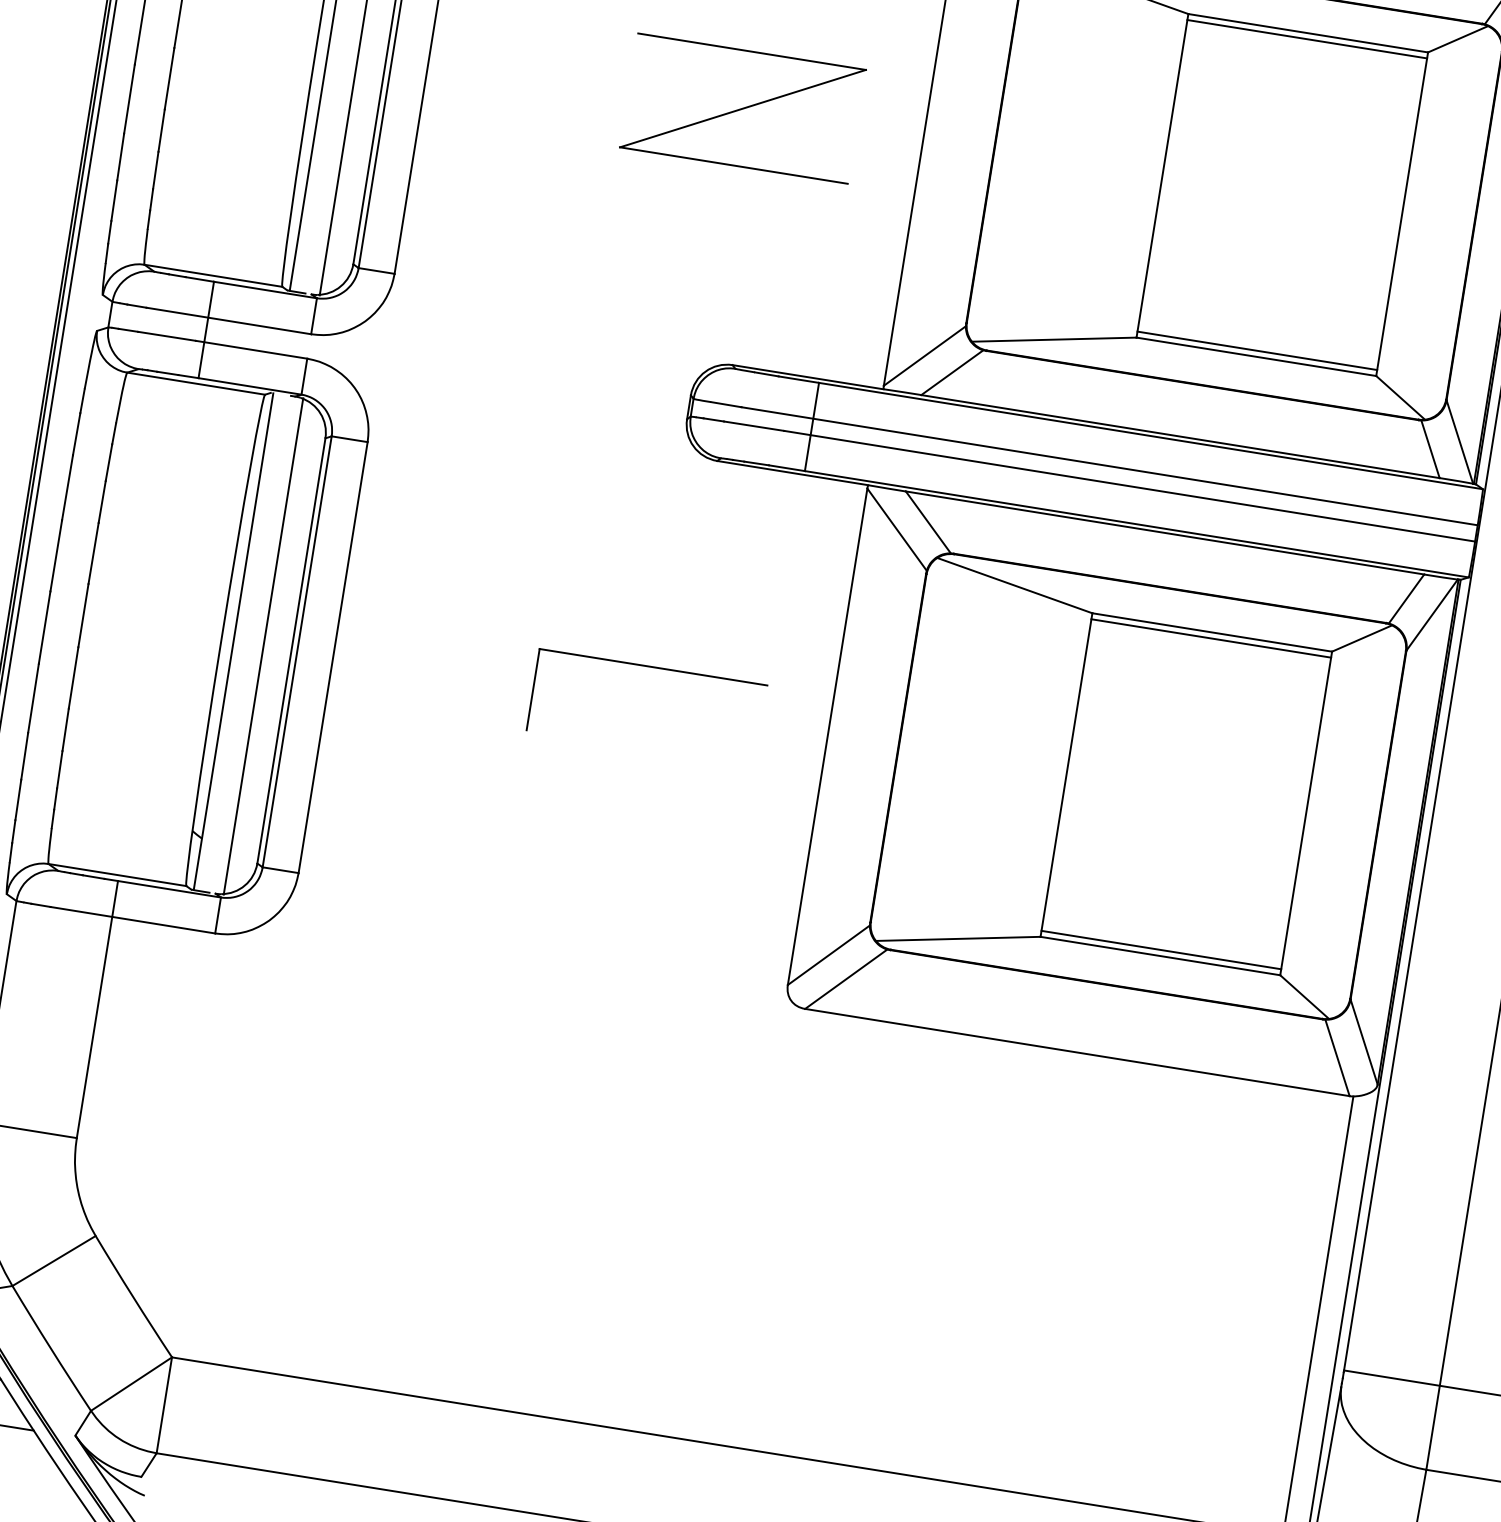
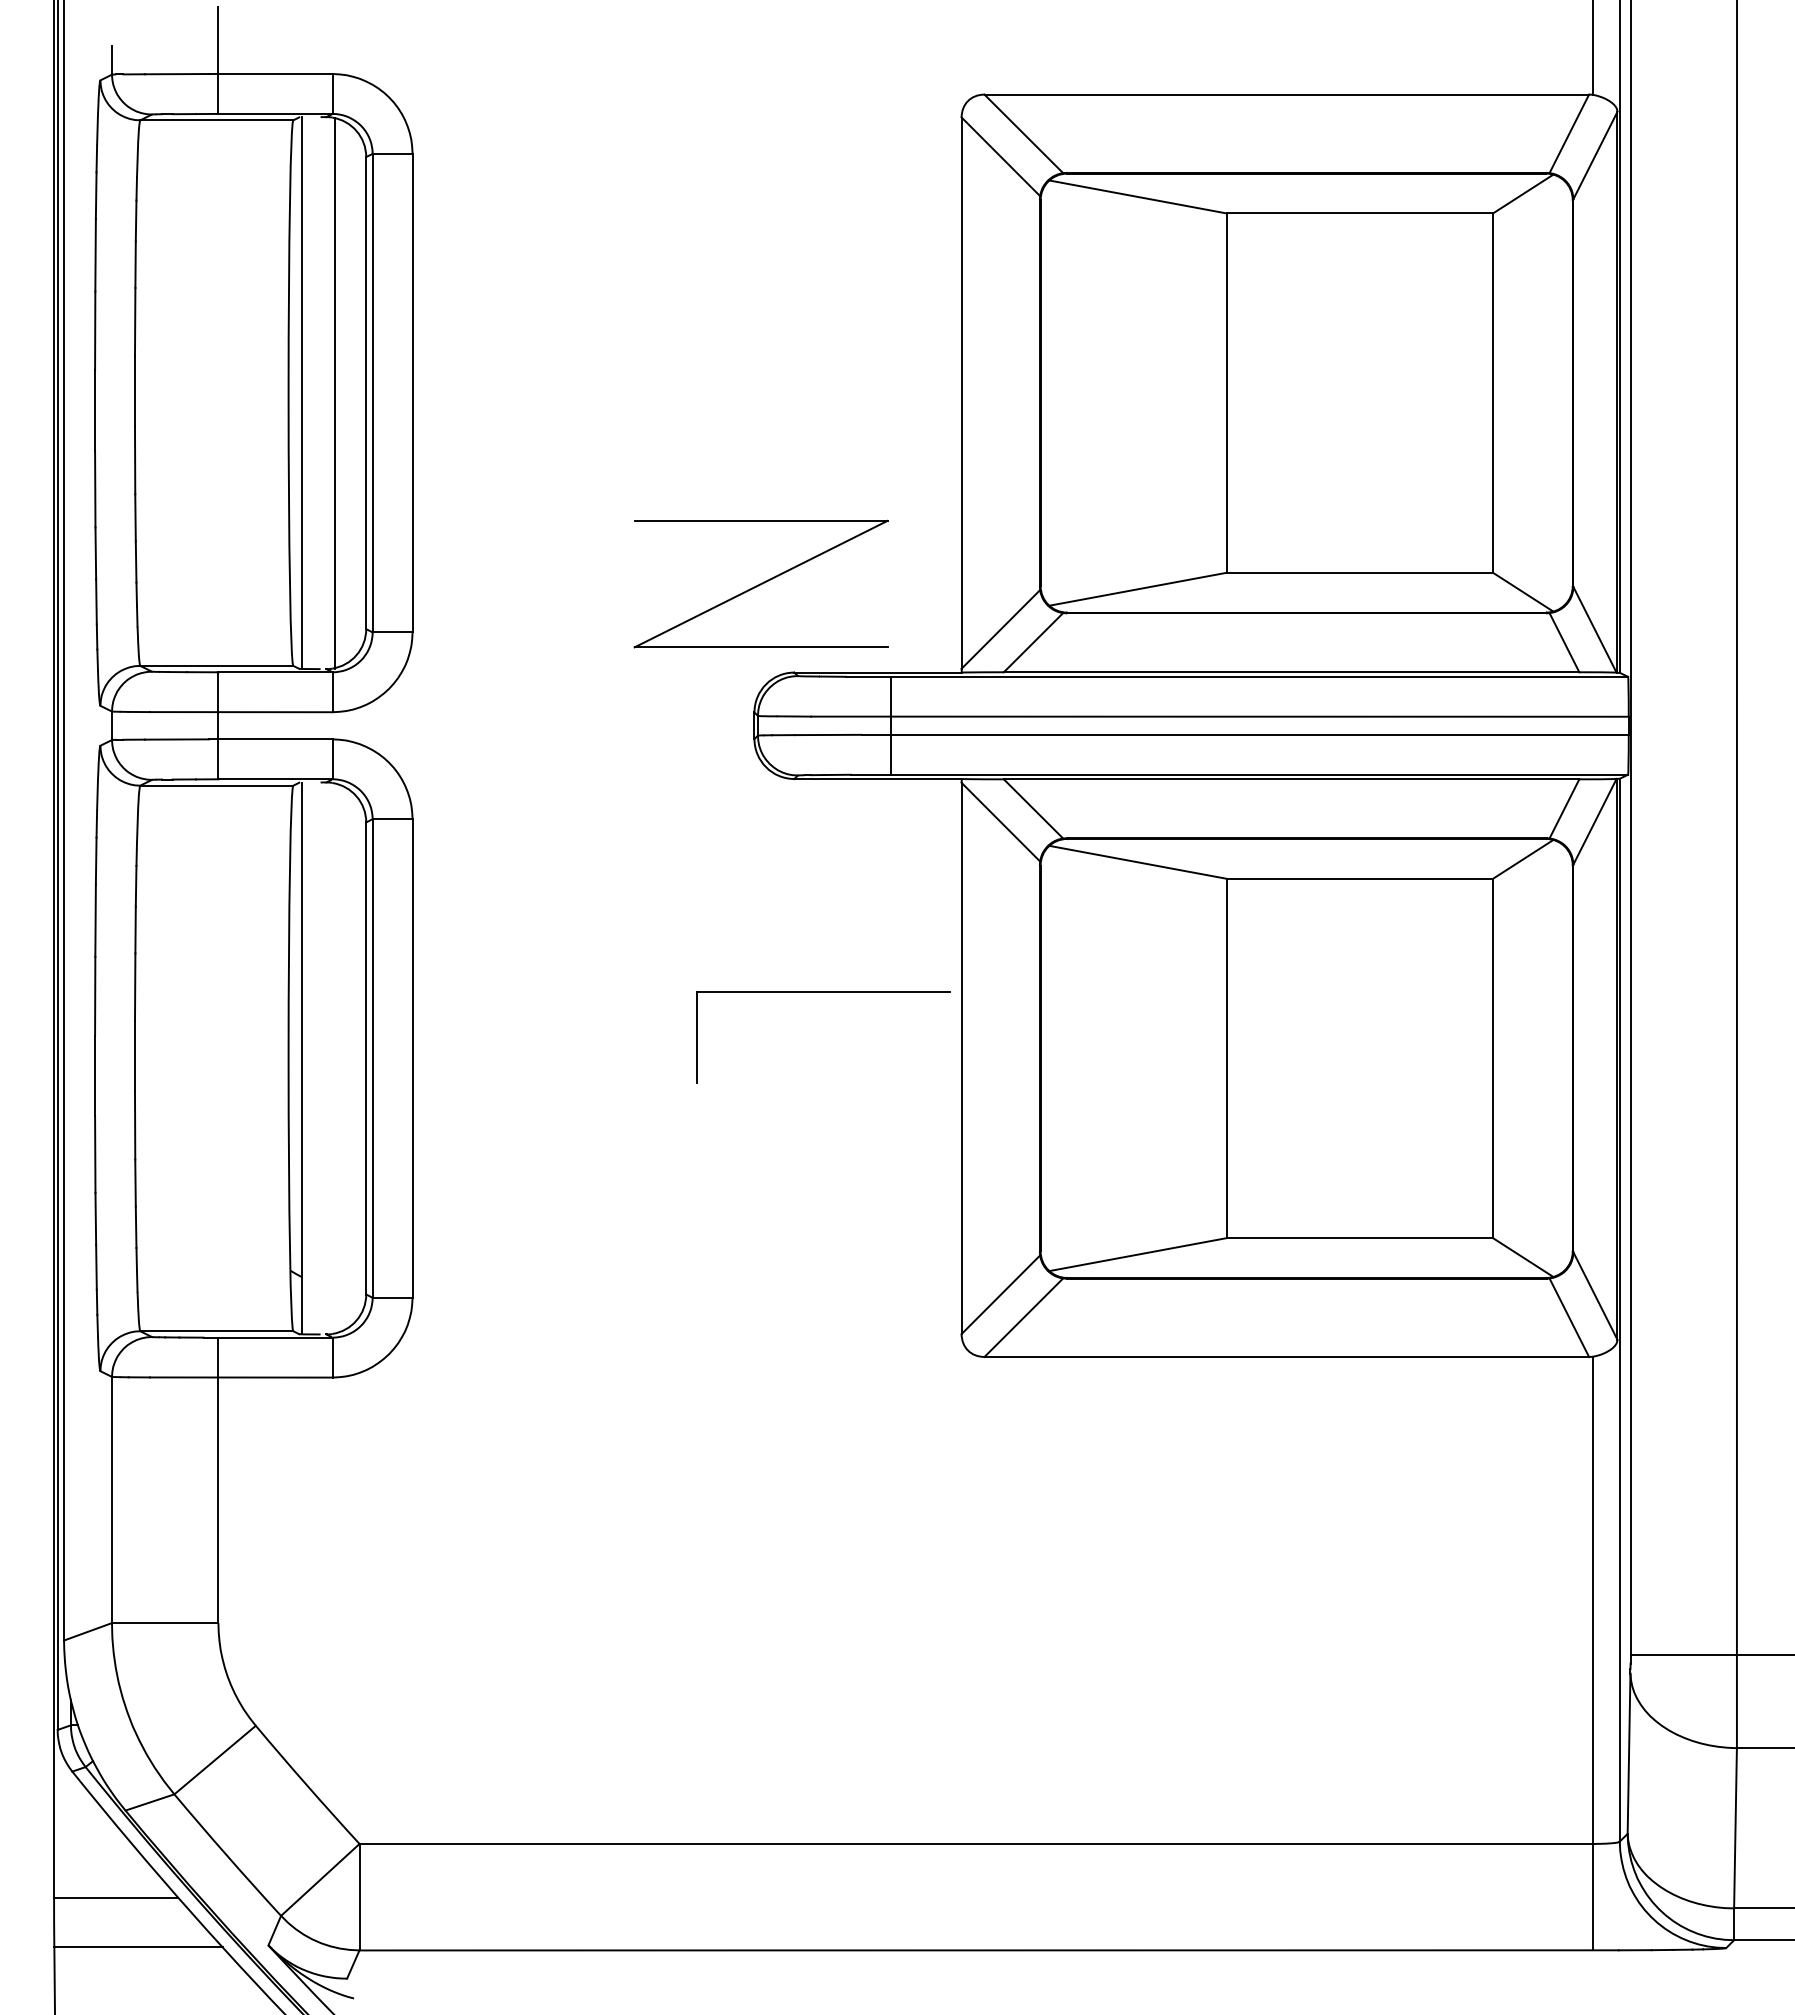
line: (1306, 39) -> (1359, 220), removed
part: (742, 108) -> (760, 583), moved
line: (1256, 351) -> (1359, 566), removed
line: (1210, 638) -> (1359, 885), removed
line: (263, 646) -> (335, 1058), removed
part: (653, 667) -> (823, 992), moved
line: (1160, 950) -> (1359, 1231), removed

